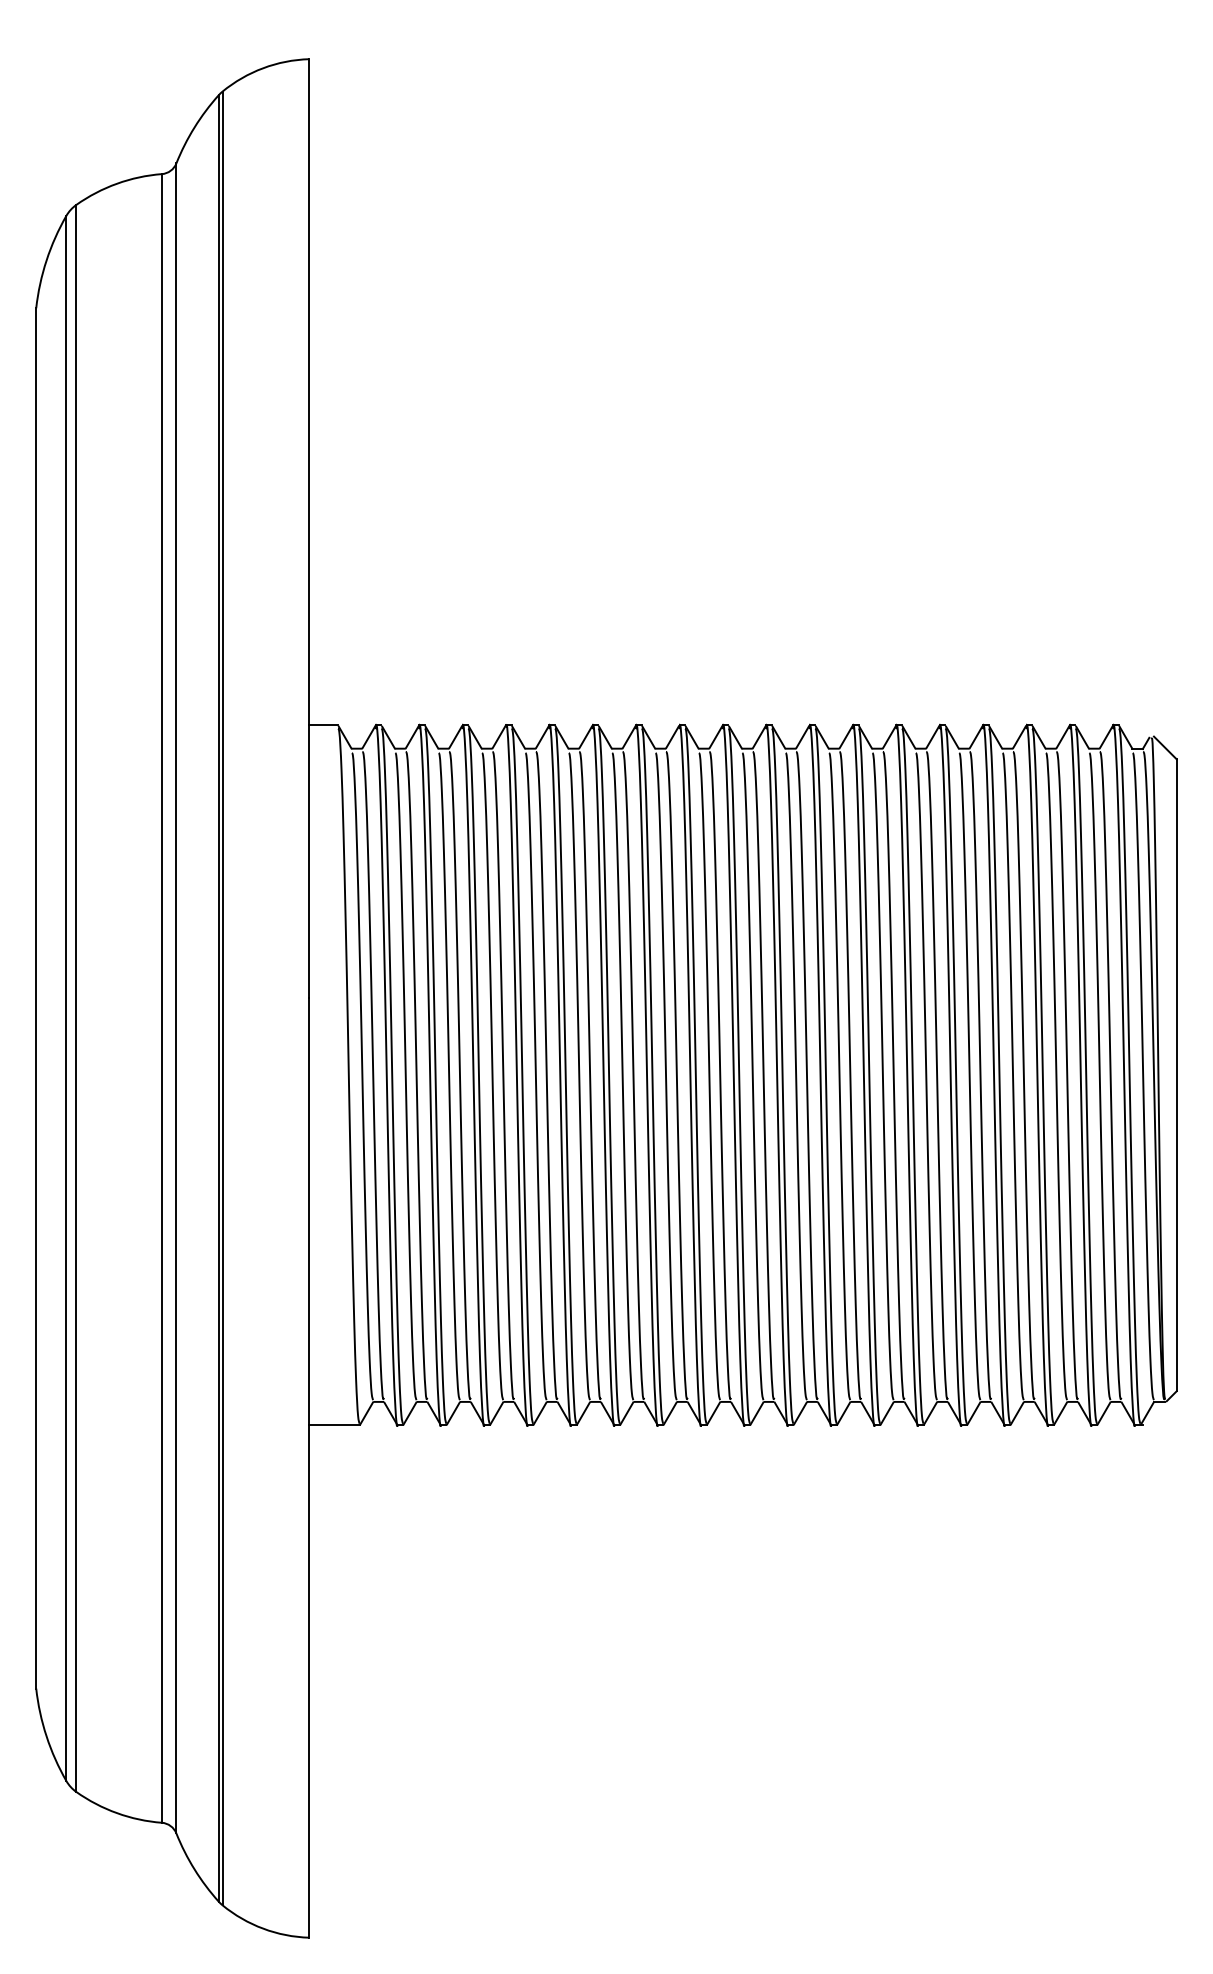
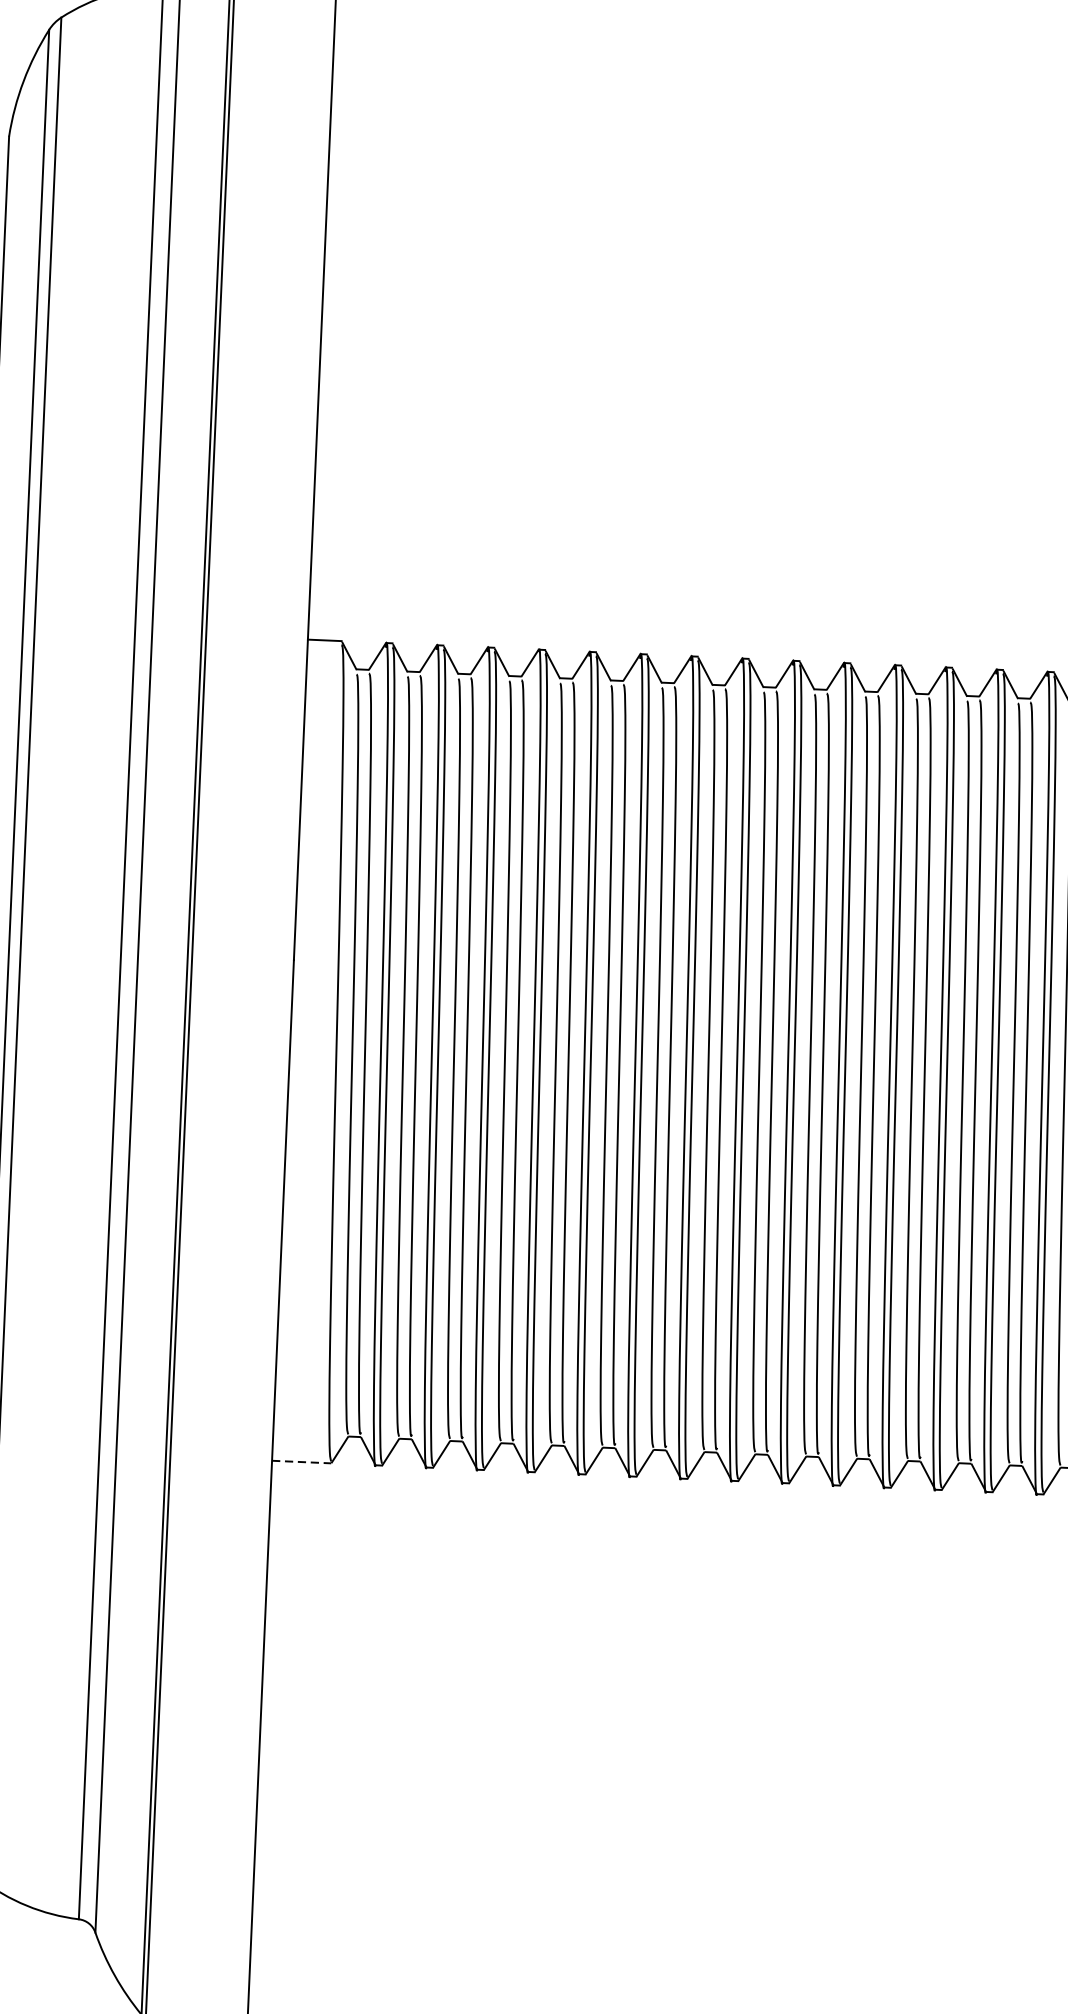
line: (334, 1425) -> (301, 1462), solid -> dashed

